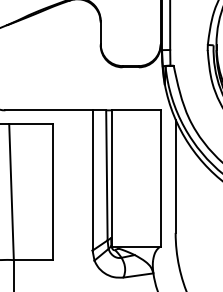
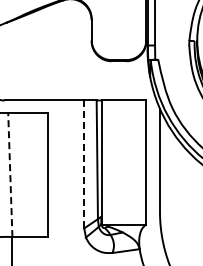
line: (92, 180) -> (84, 164), solid -> dashed
line: (11, 191) -> (10, 174), solid -> dashed

